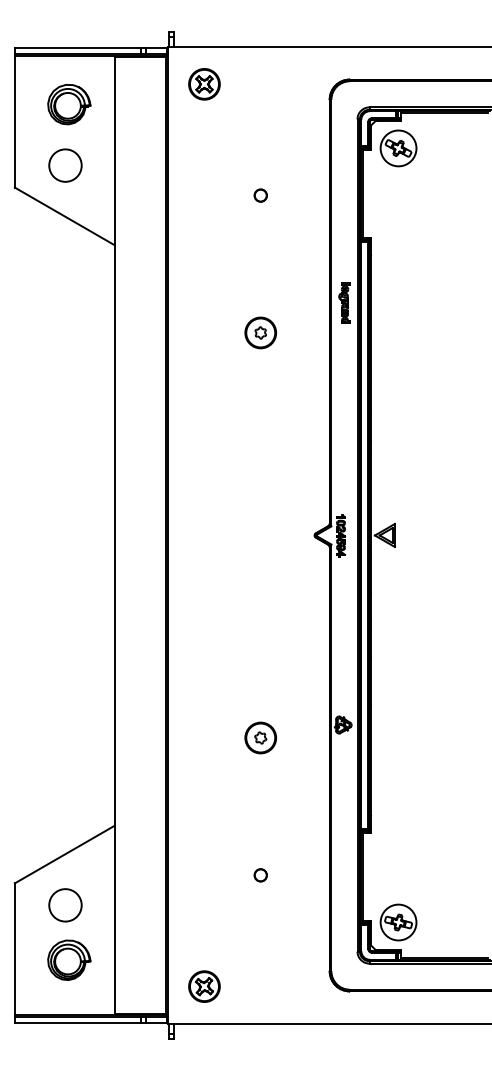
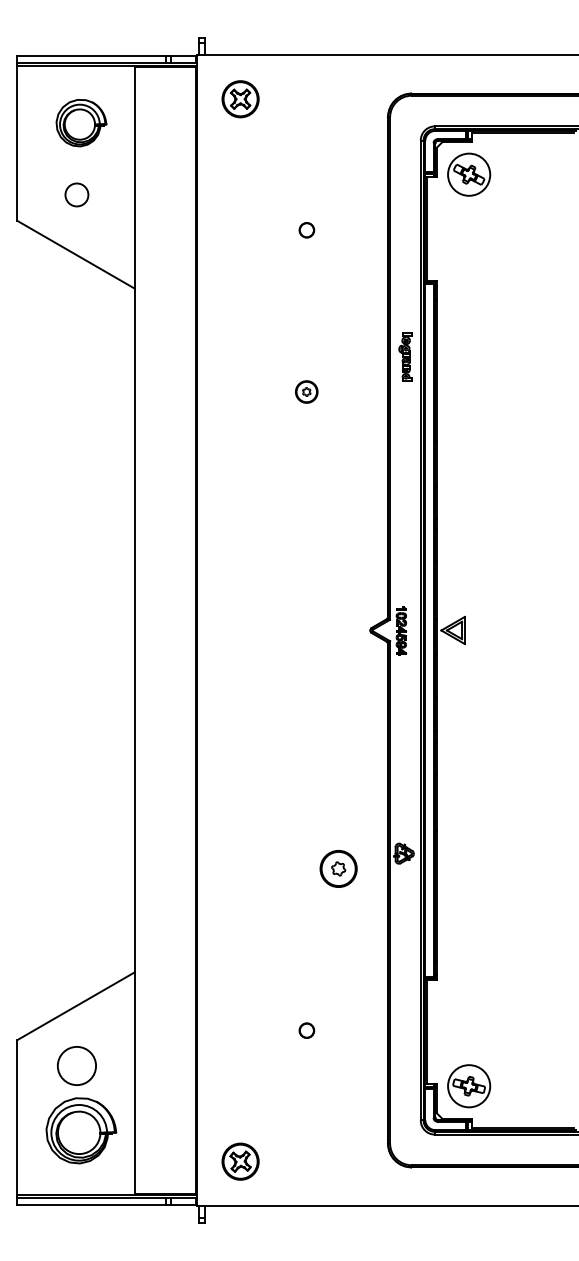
circle: (65, 165) -> (76, 194), size x0.6
part: (260, 332) -> (306, 391), size x0.6
part: (260, 737) -> (338, 868), moved
part: (69, 959) -> (81, 1129), size x1.4

